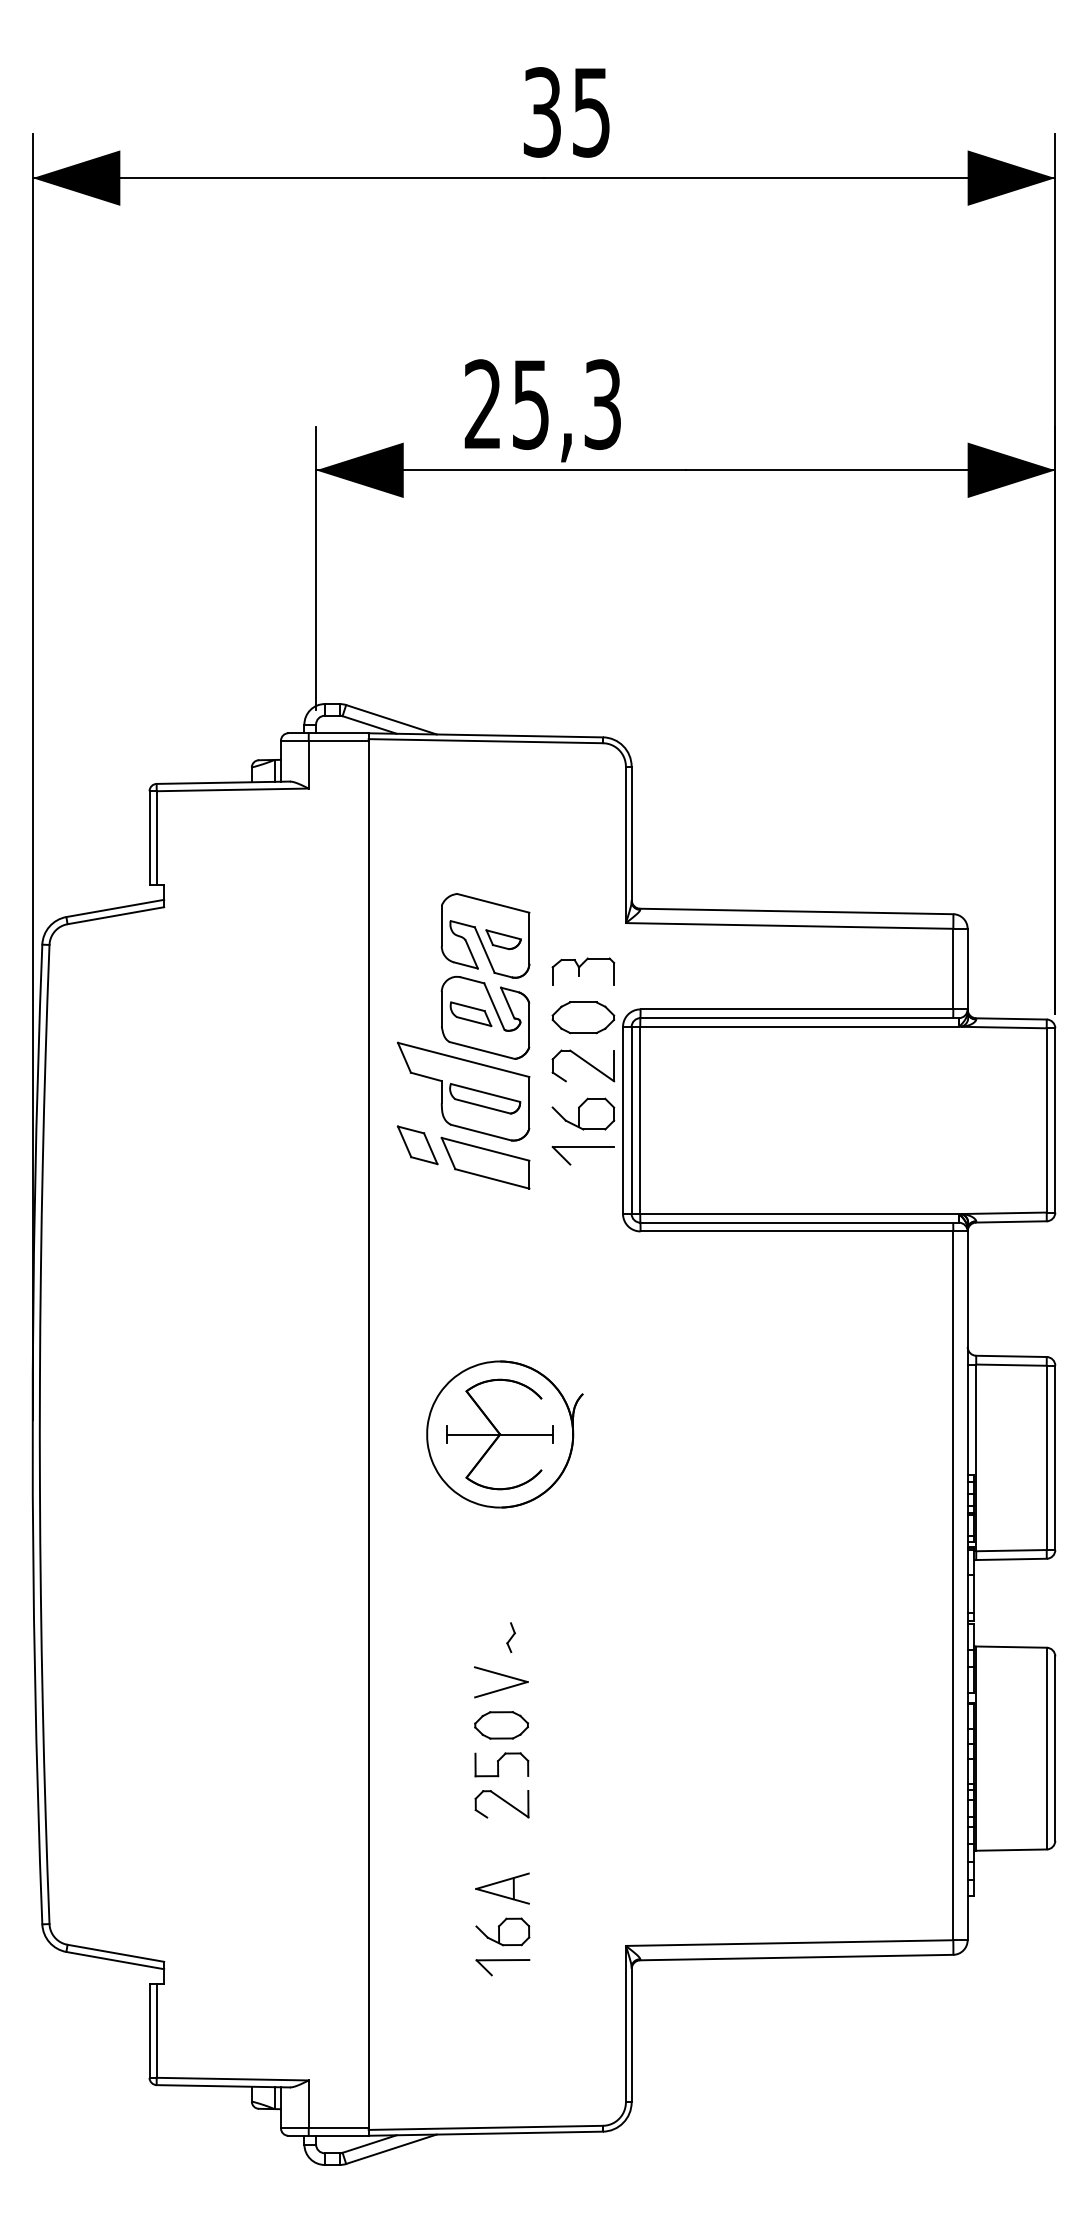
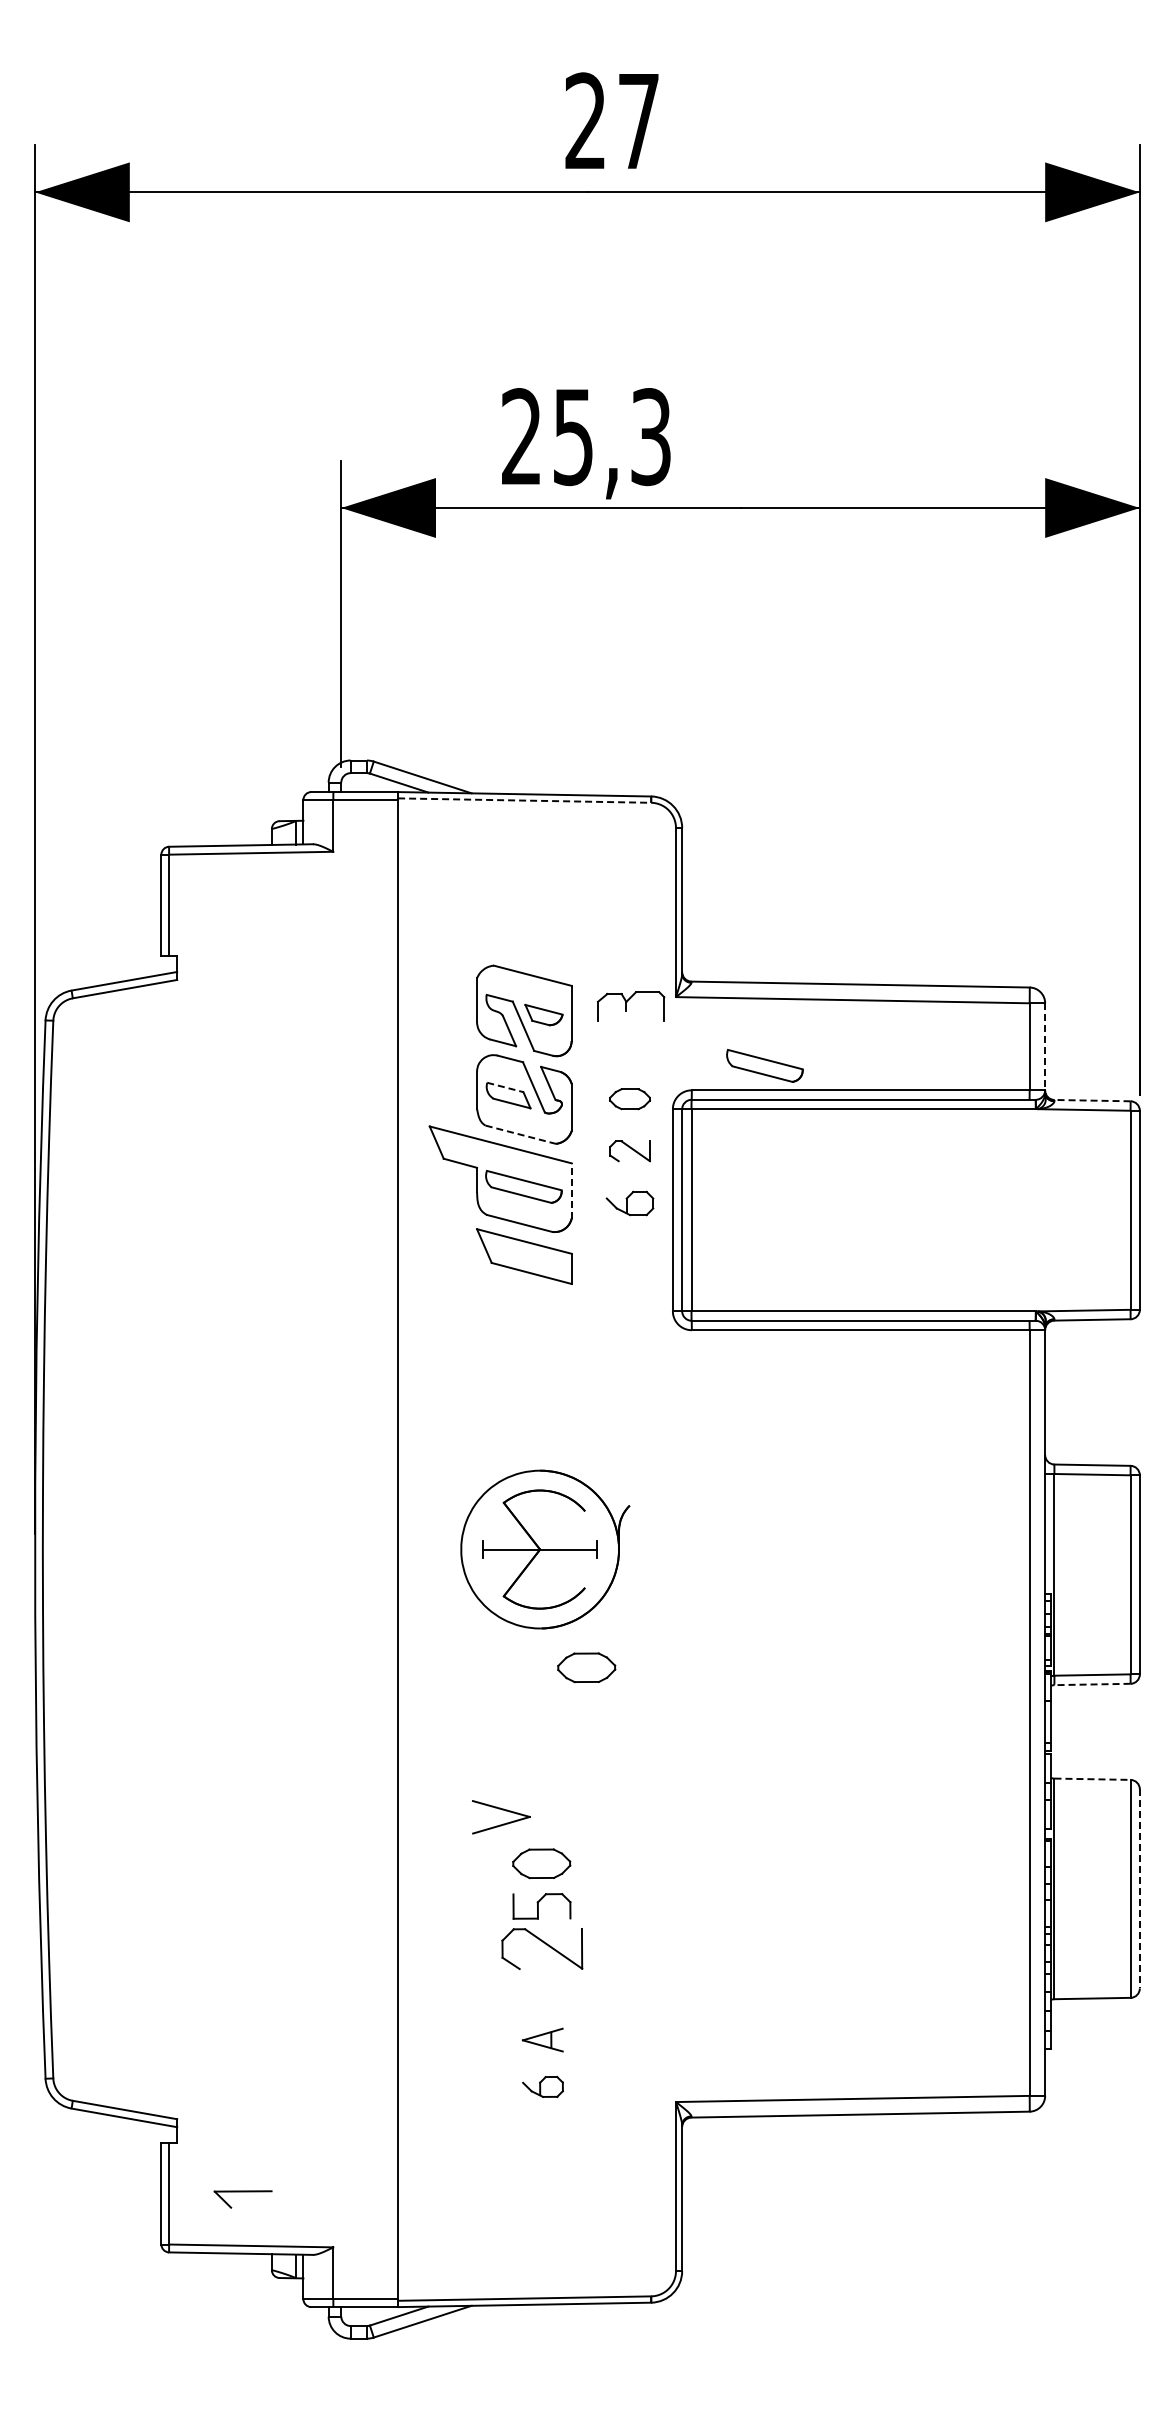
text: (566, 112) -> (611, 121), 35 -> 27
line: (485, 741) -> (524, 800), solid -> dashed
line: (967, 968) -> (1045, 1046), solid -> dashed
part: (582, 971) -> (630, 1006), moved
part: (707, 986) -> (764, 1065), added
line: (468, 1006) -> (505, 1087), solid -> dashed
part: (582, 1016) -> (629, 1098), size x0.6
line: (1011, 1018) -> (1092, 1100), solid -> dashed
line: (482, 1050) -> (521, 1134), solid -> dashed
part: (582, 1065) -> (629, 1150), size x0.6
line: (529, 1103) -> (571, 1191), solid -> dashed
part: (582, 1114) -> (629, 1203), size x0.7
part: (417, 1144) -> (450, 1236), removed
part: (582, 1147) -> (629, 1239), removed
part: (543, 1543) -> (586, 1667), added
line: (1011, 1559) -> (1092, 1684), solid -> dashed
part: (510, 1637) -> (551, 1768), removed
line: (1012, 1647) -> (1093, 1779), solid -> dashed
part: (503, 1688) -> (503, 1823), moved
line: (1054, 1748) -> (1139, 1888), solid -> dashed
part: (501, 1803) -> (541, 1948), size x1.4
part: (502, 1888) -> (542, 2039), size x0.7
part: (502, 1931) -> (542, 2086), size x0.7
part: (502, 1961) -> (242, 2192), moved

